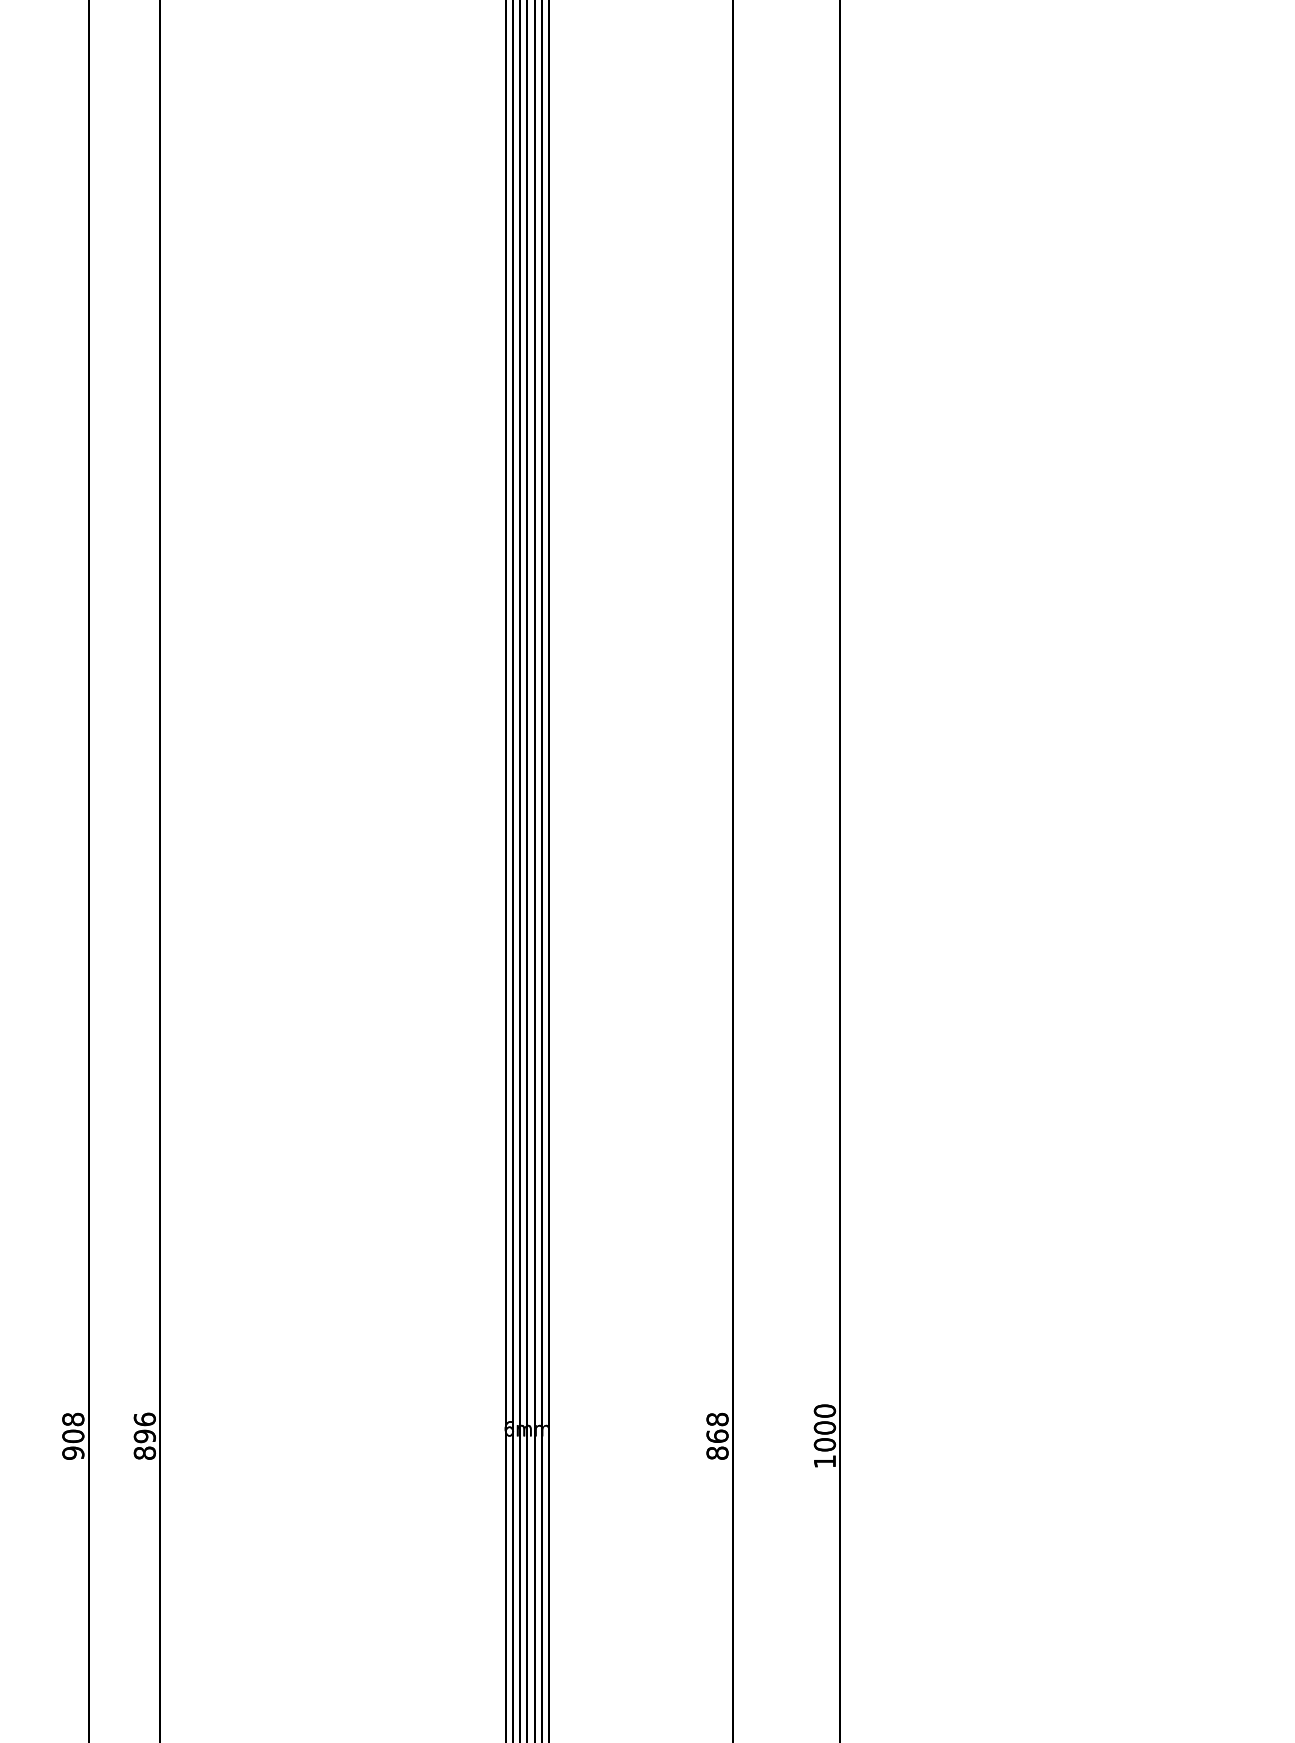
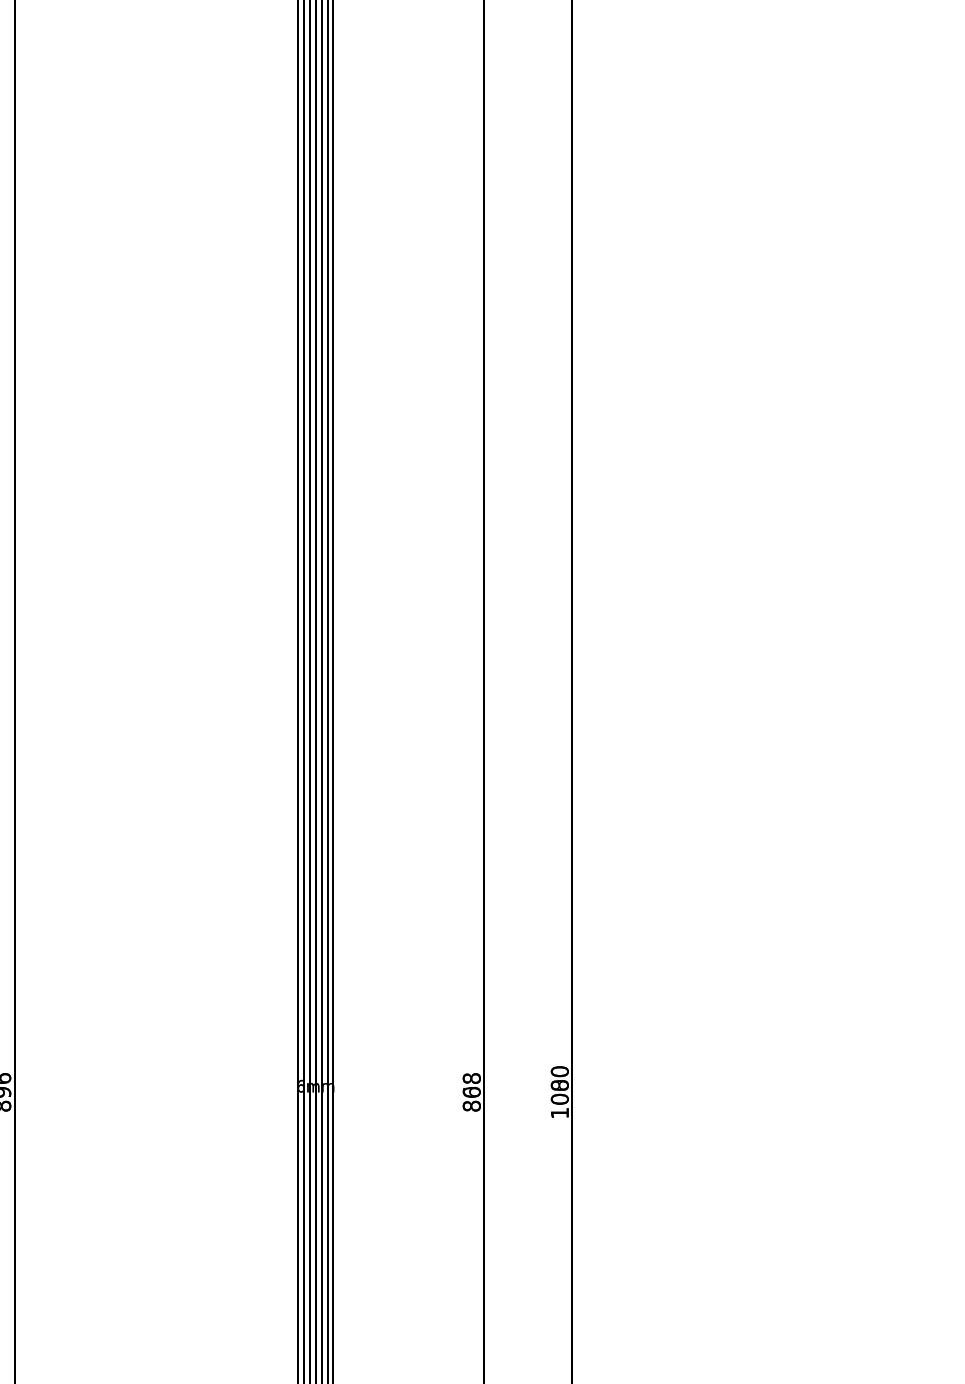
text: (824, 1427) -> (559, 1085), 1000 -> 1080
text: (717, 1435) -> (471, 1091), 868 -> 808

